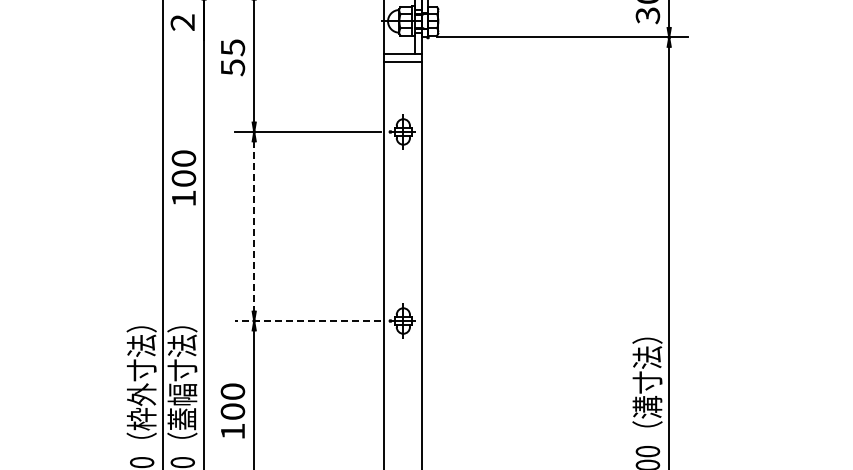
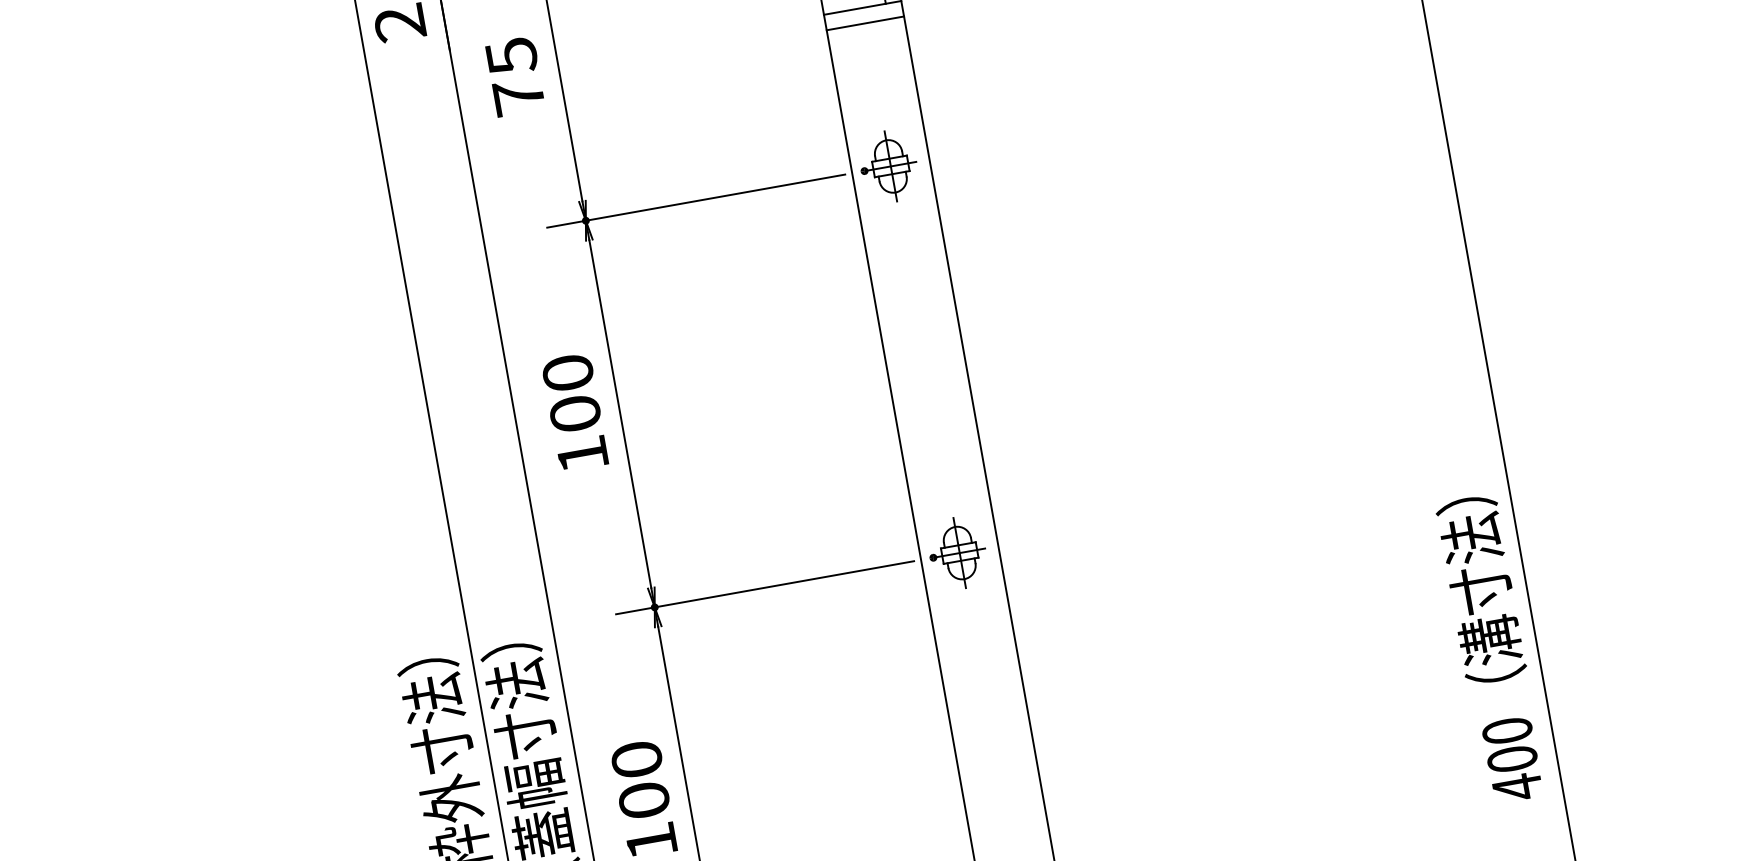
text: (233, 67) -> (520, 96), 55 -> 75
text: (183, 177) -> (574, 411), moved
line: (254, 227) -> (621, 416), dashed -> solid
line: (308, 321) -> (765, 588), dashed -> solid

